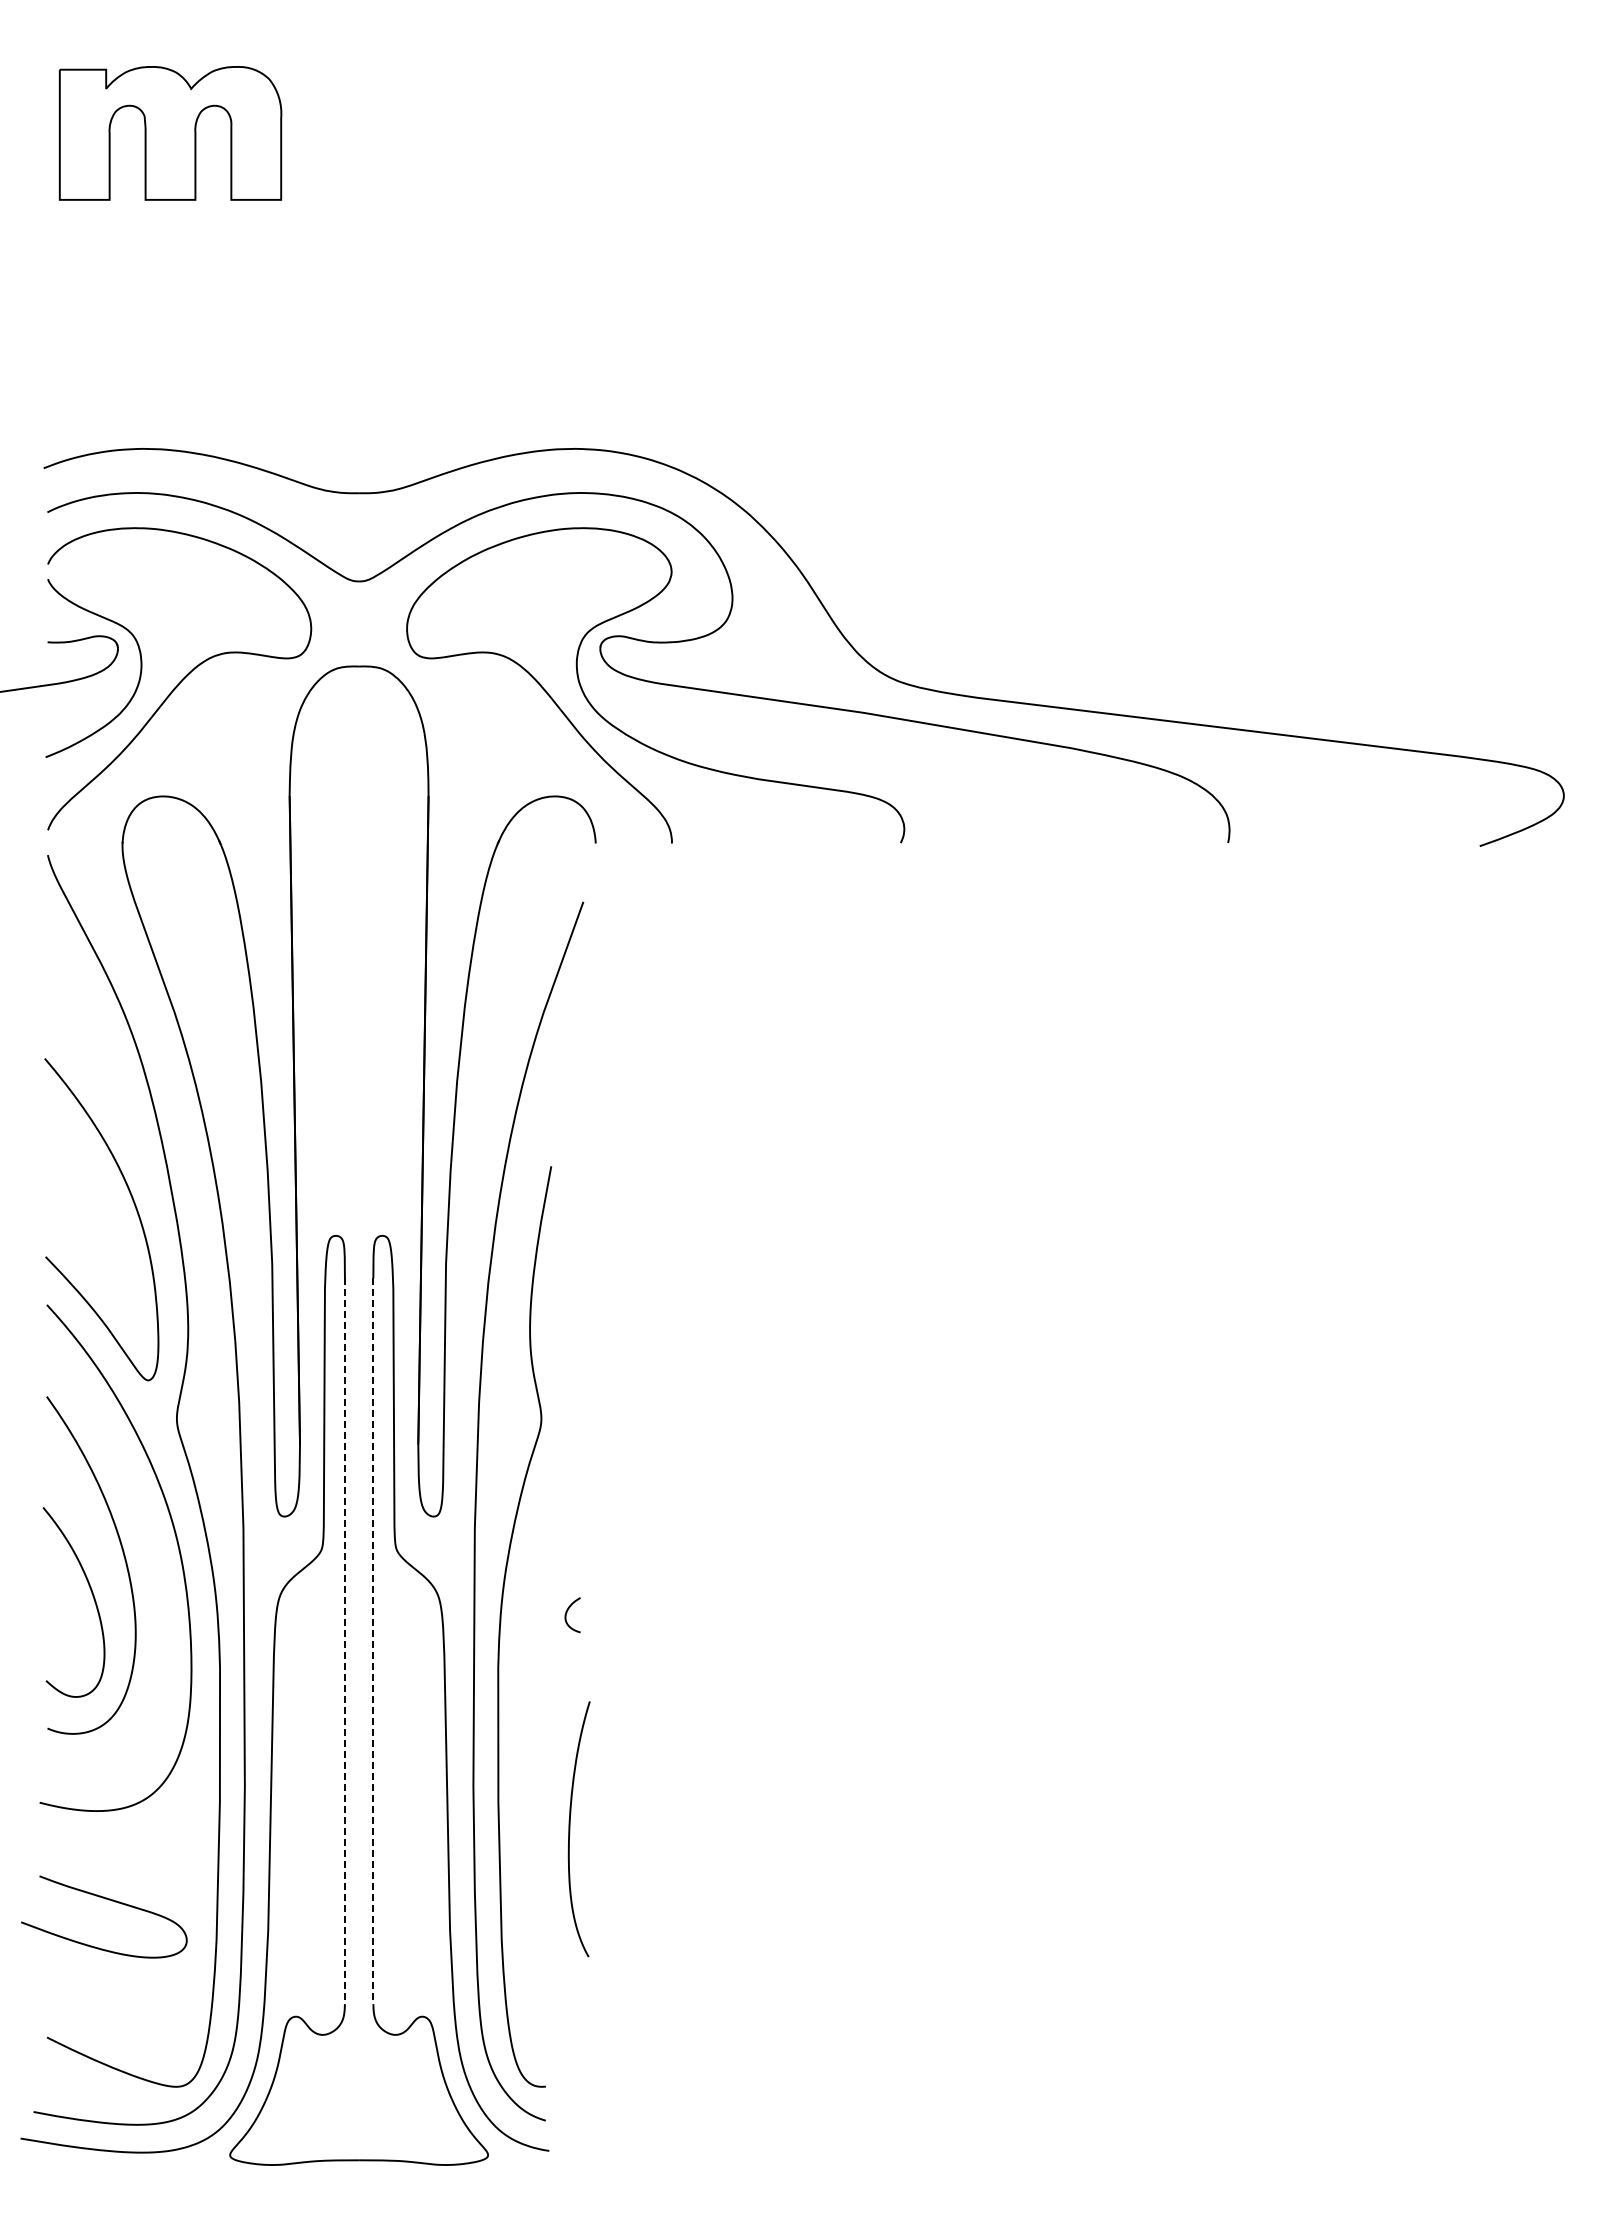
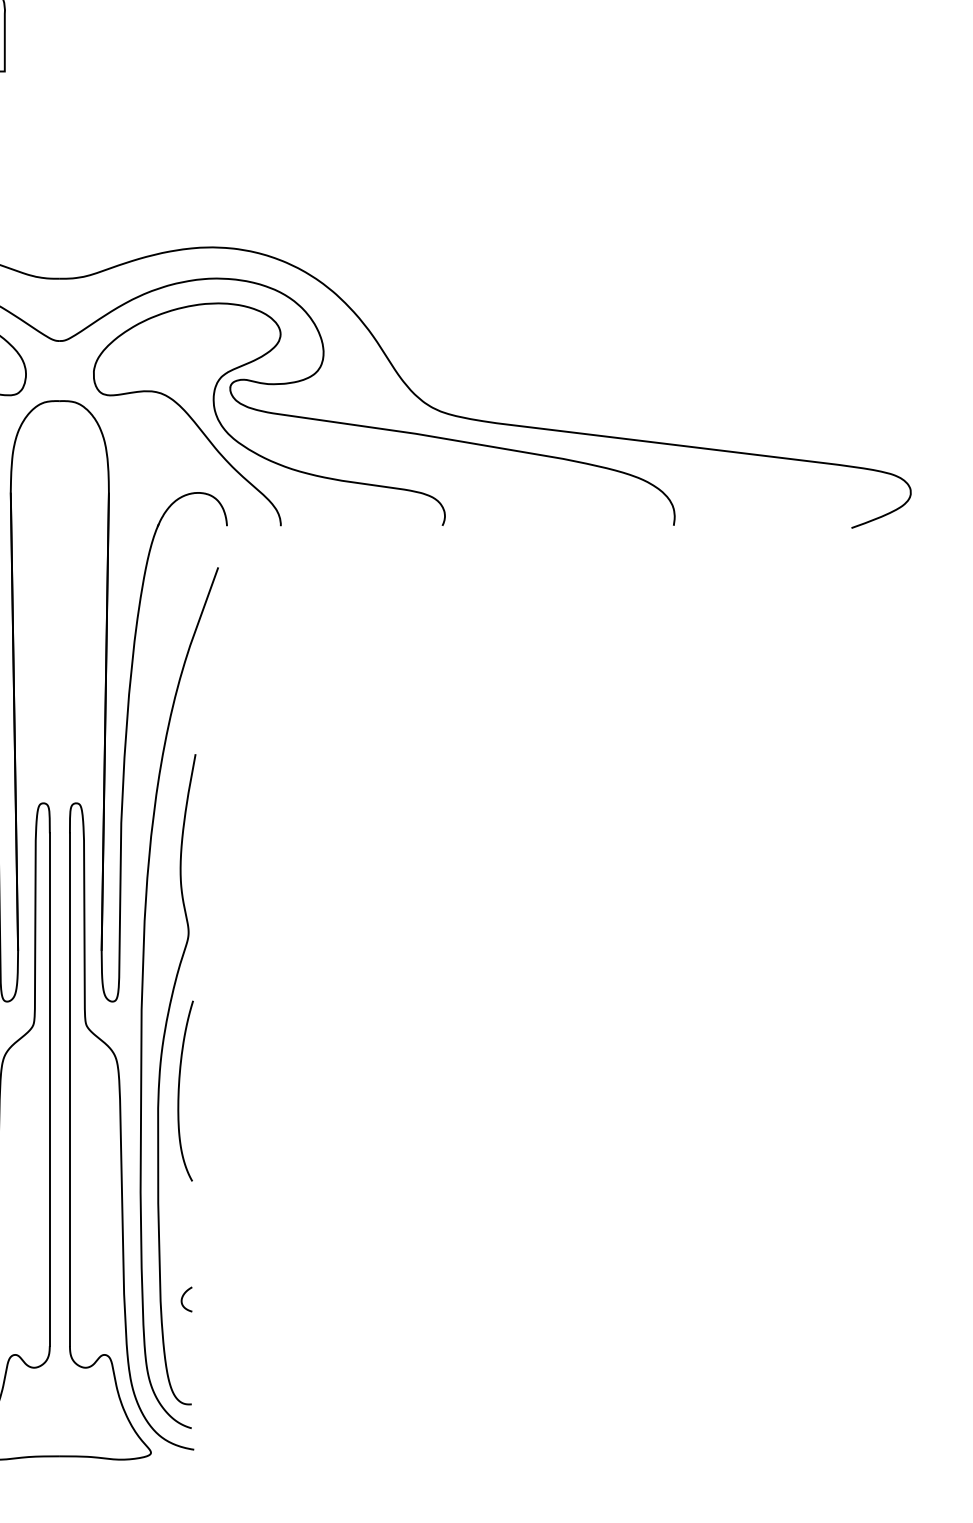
curve: (567, 1612) -> (183, 1297), moved
line: (344, 1641) -> (49, 1089), dashed -> solid
line: (373, 1641) -> (70, 1089), dashed -> solid
curve: (570, 1829) -> (179, 1091), moved

